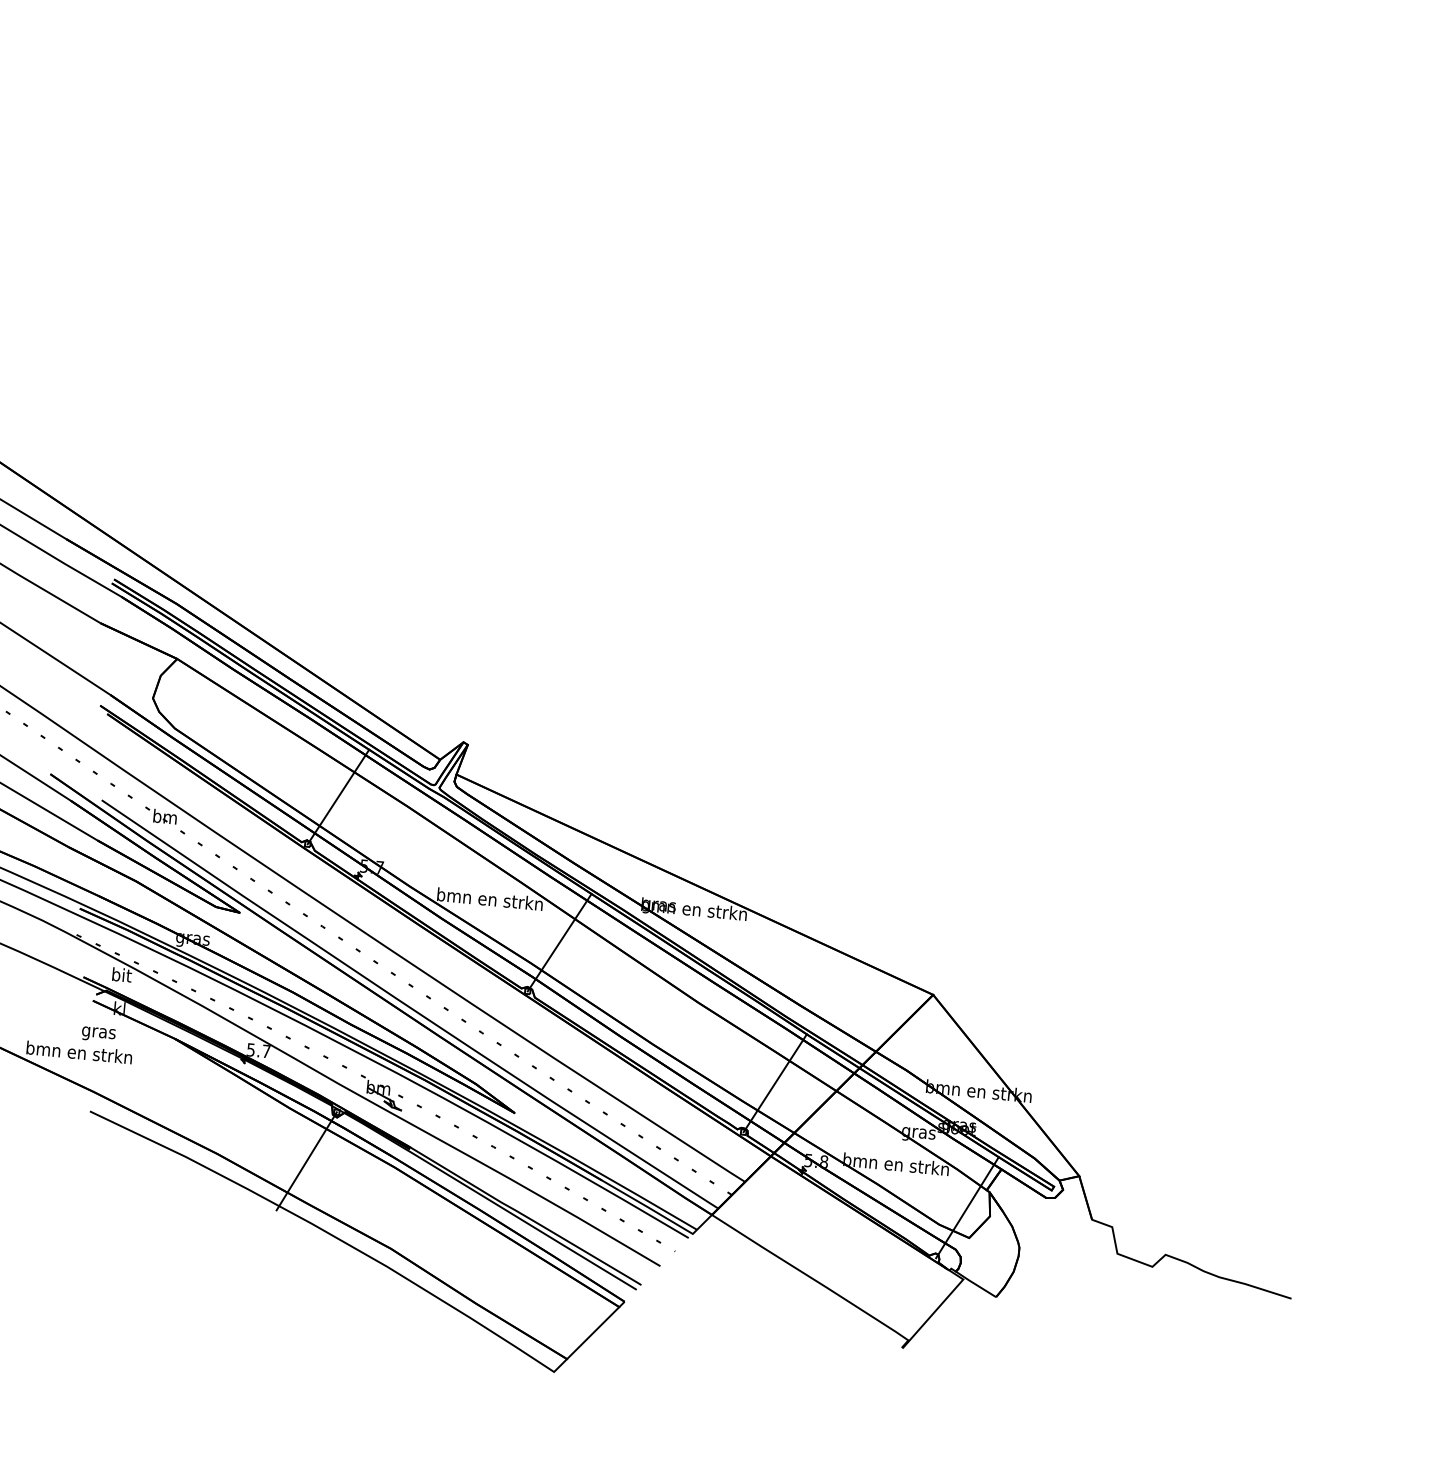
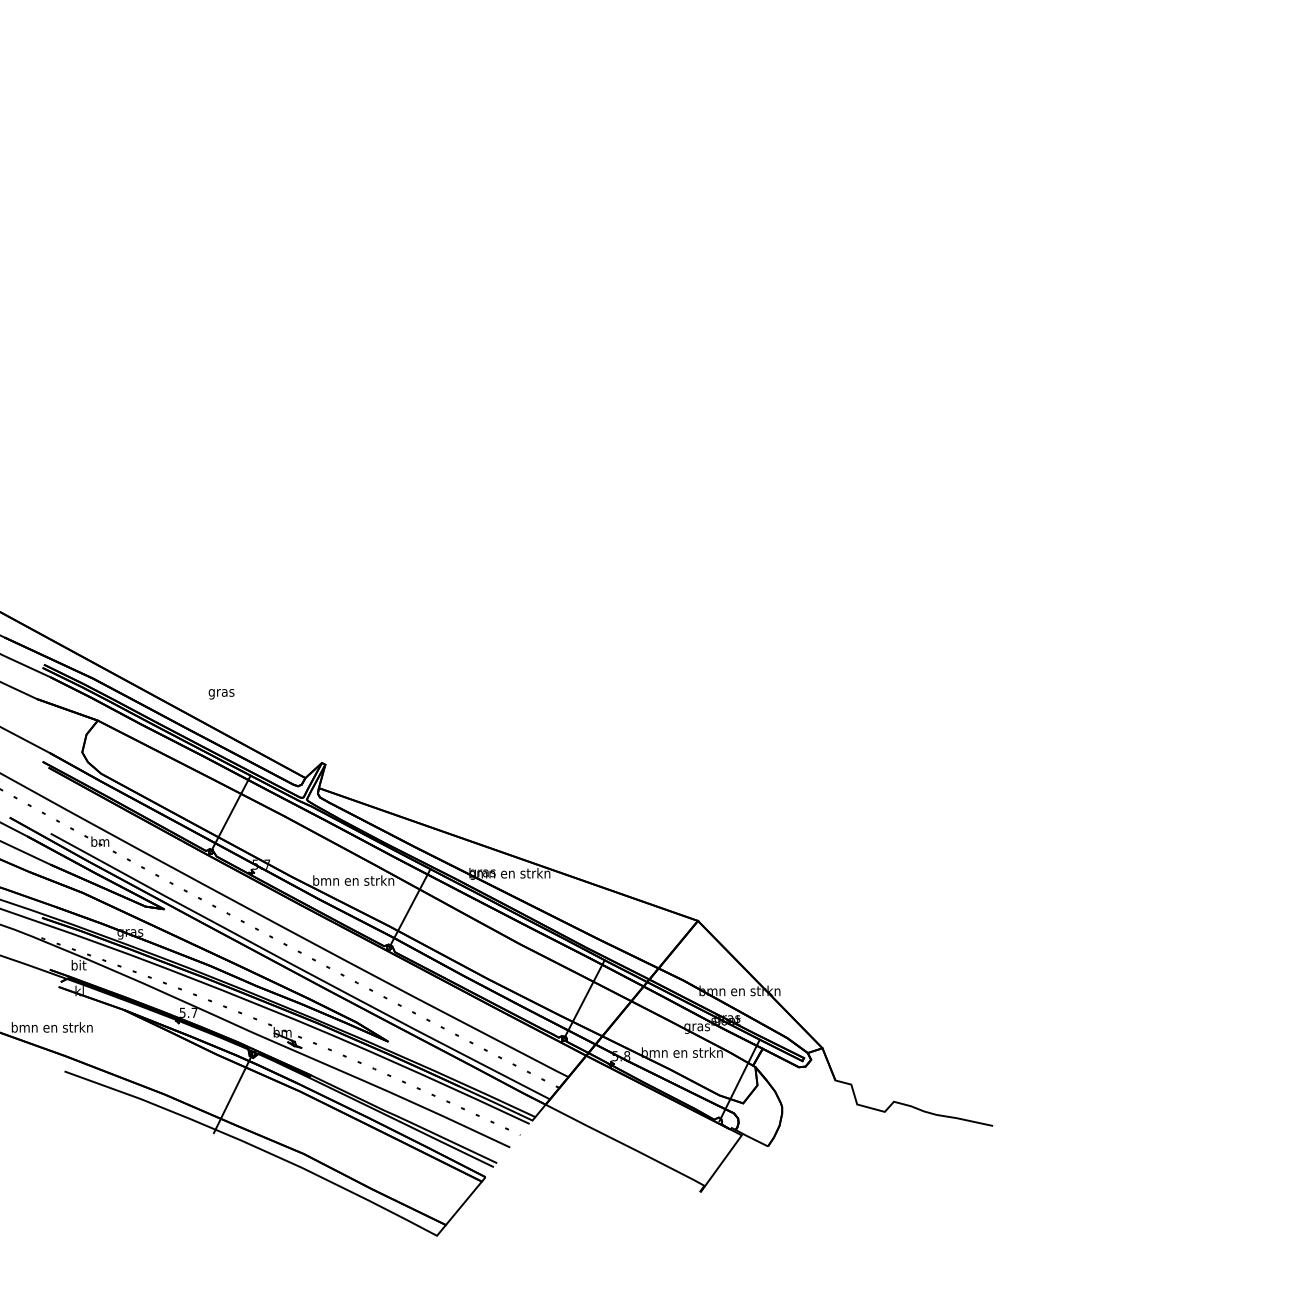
text: (98, 1034) -> (221, 694), moved

